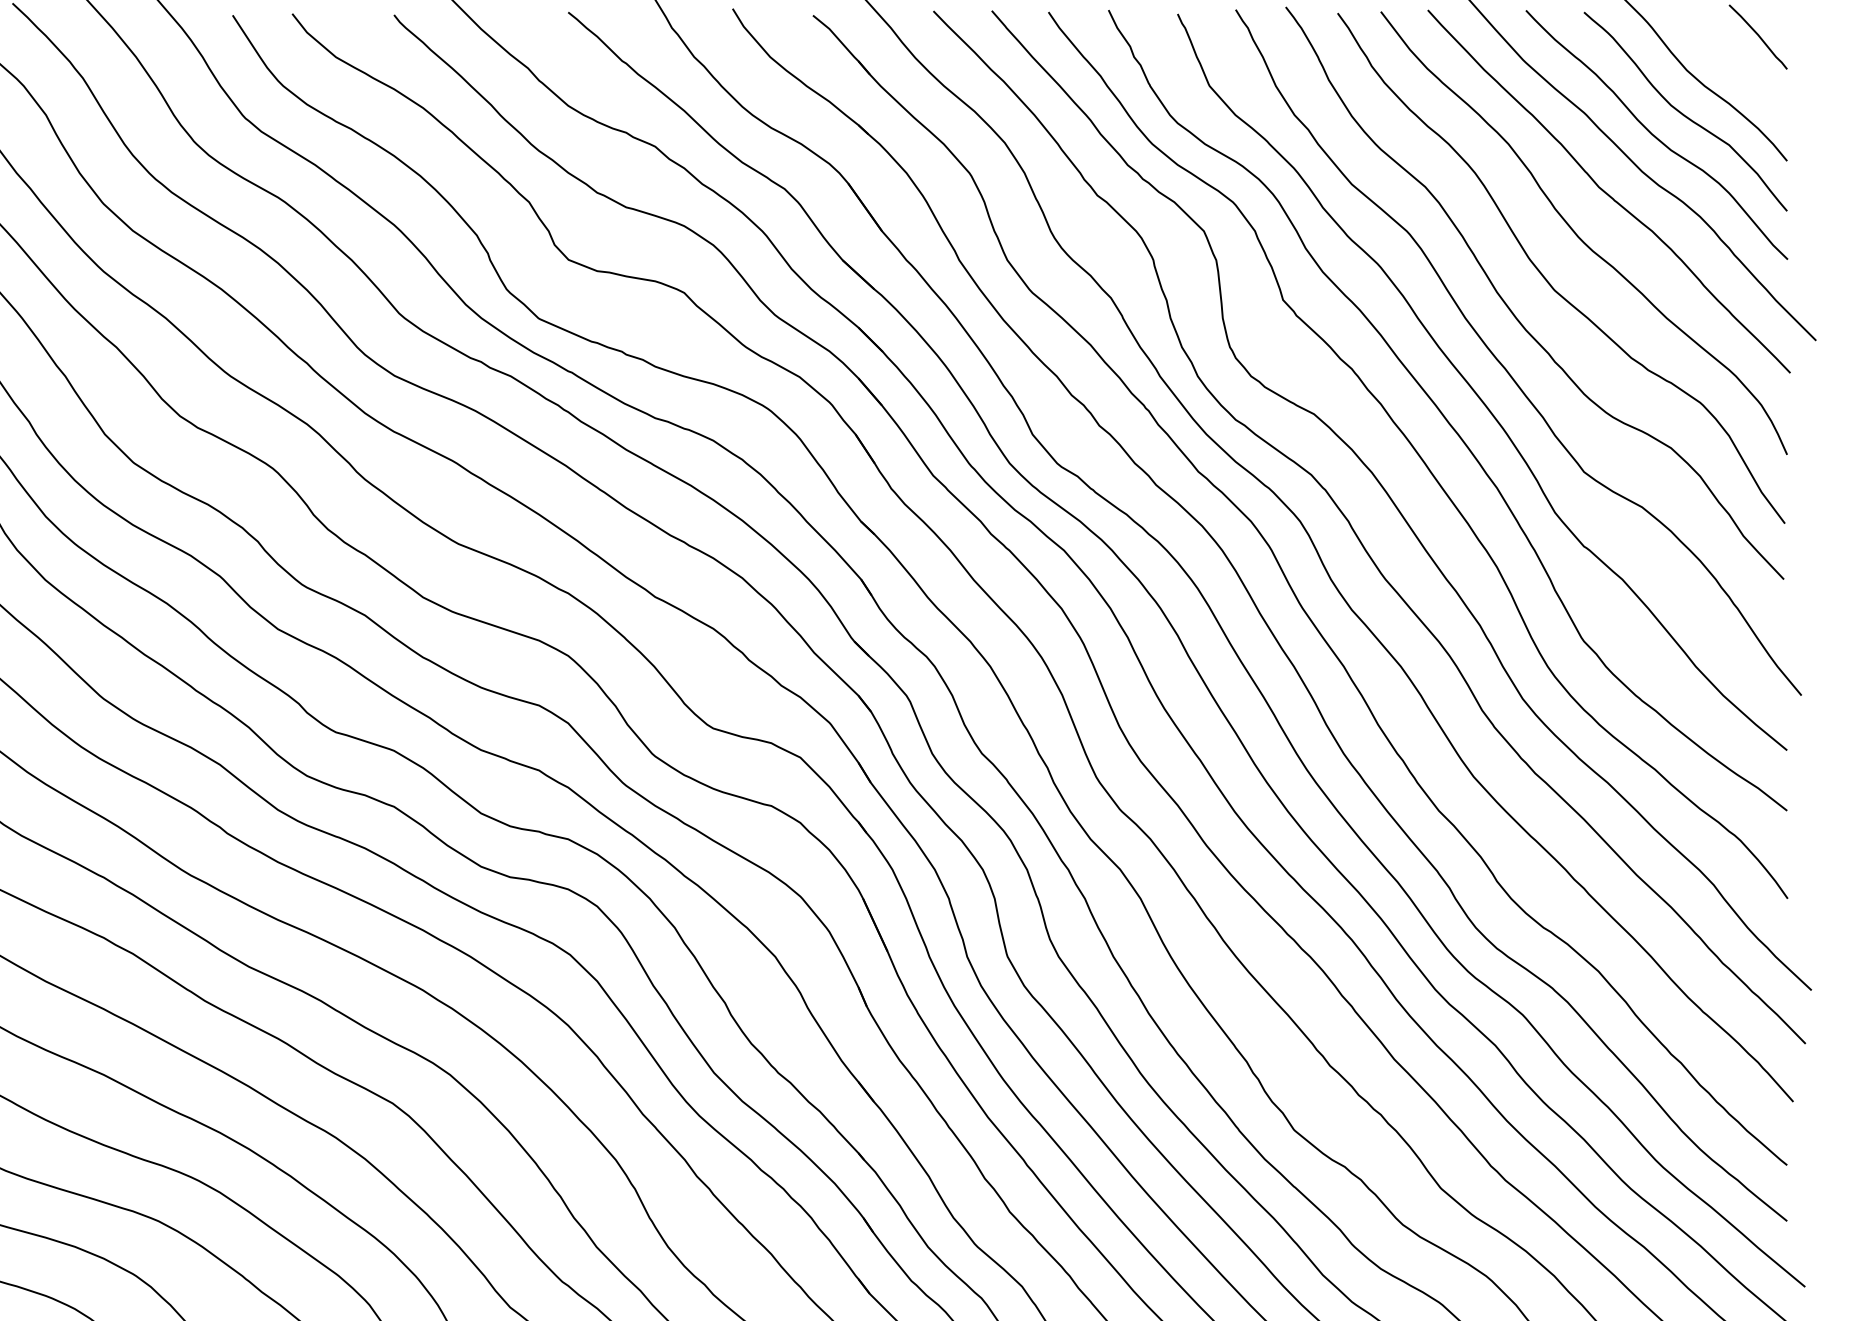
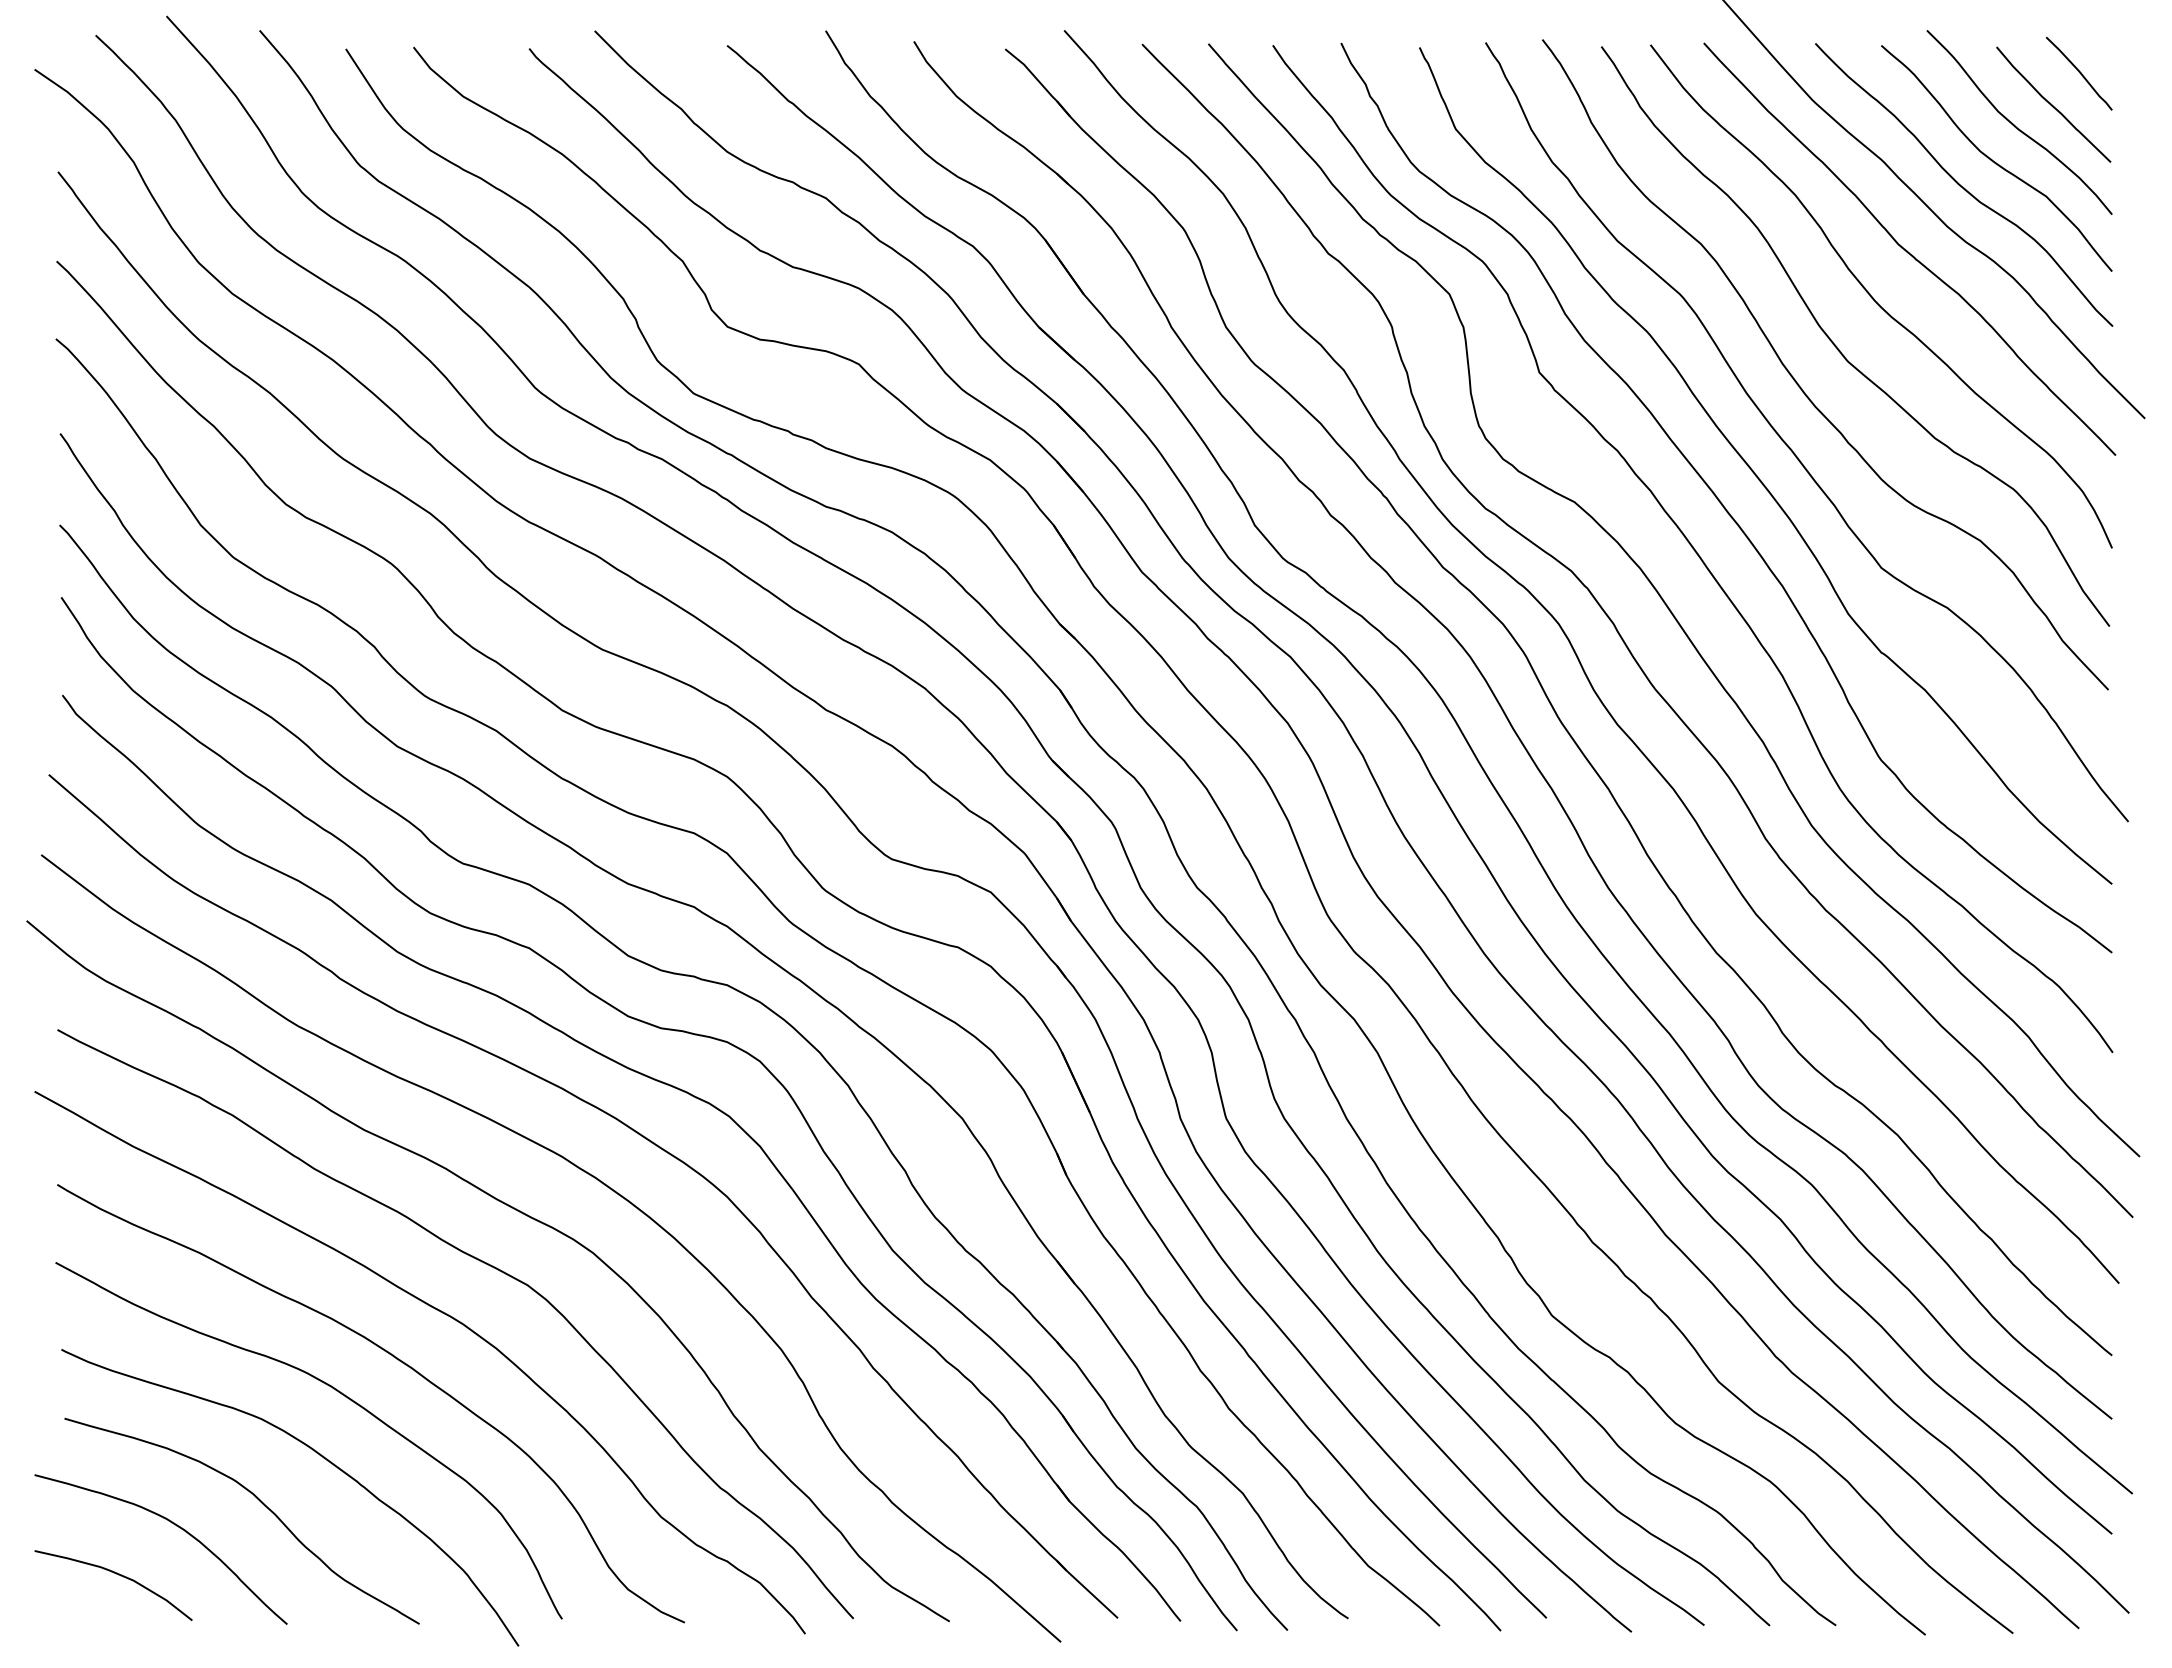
curve: (1734, 64) -> (2052, 104), added

